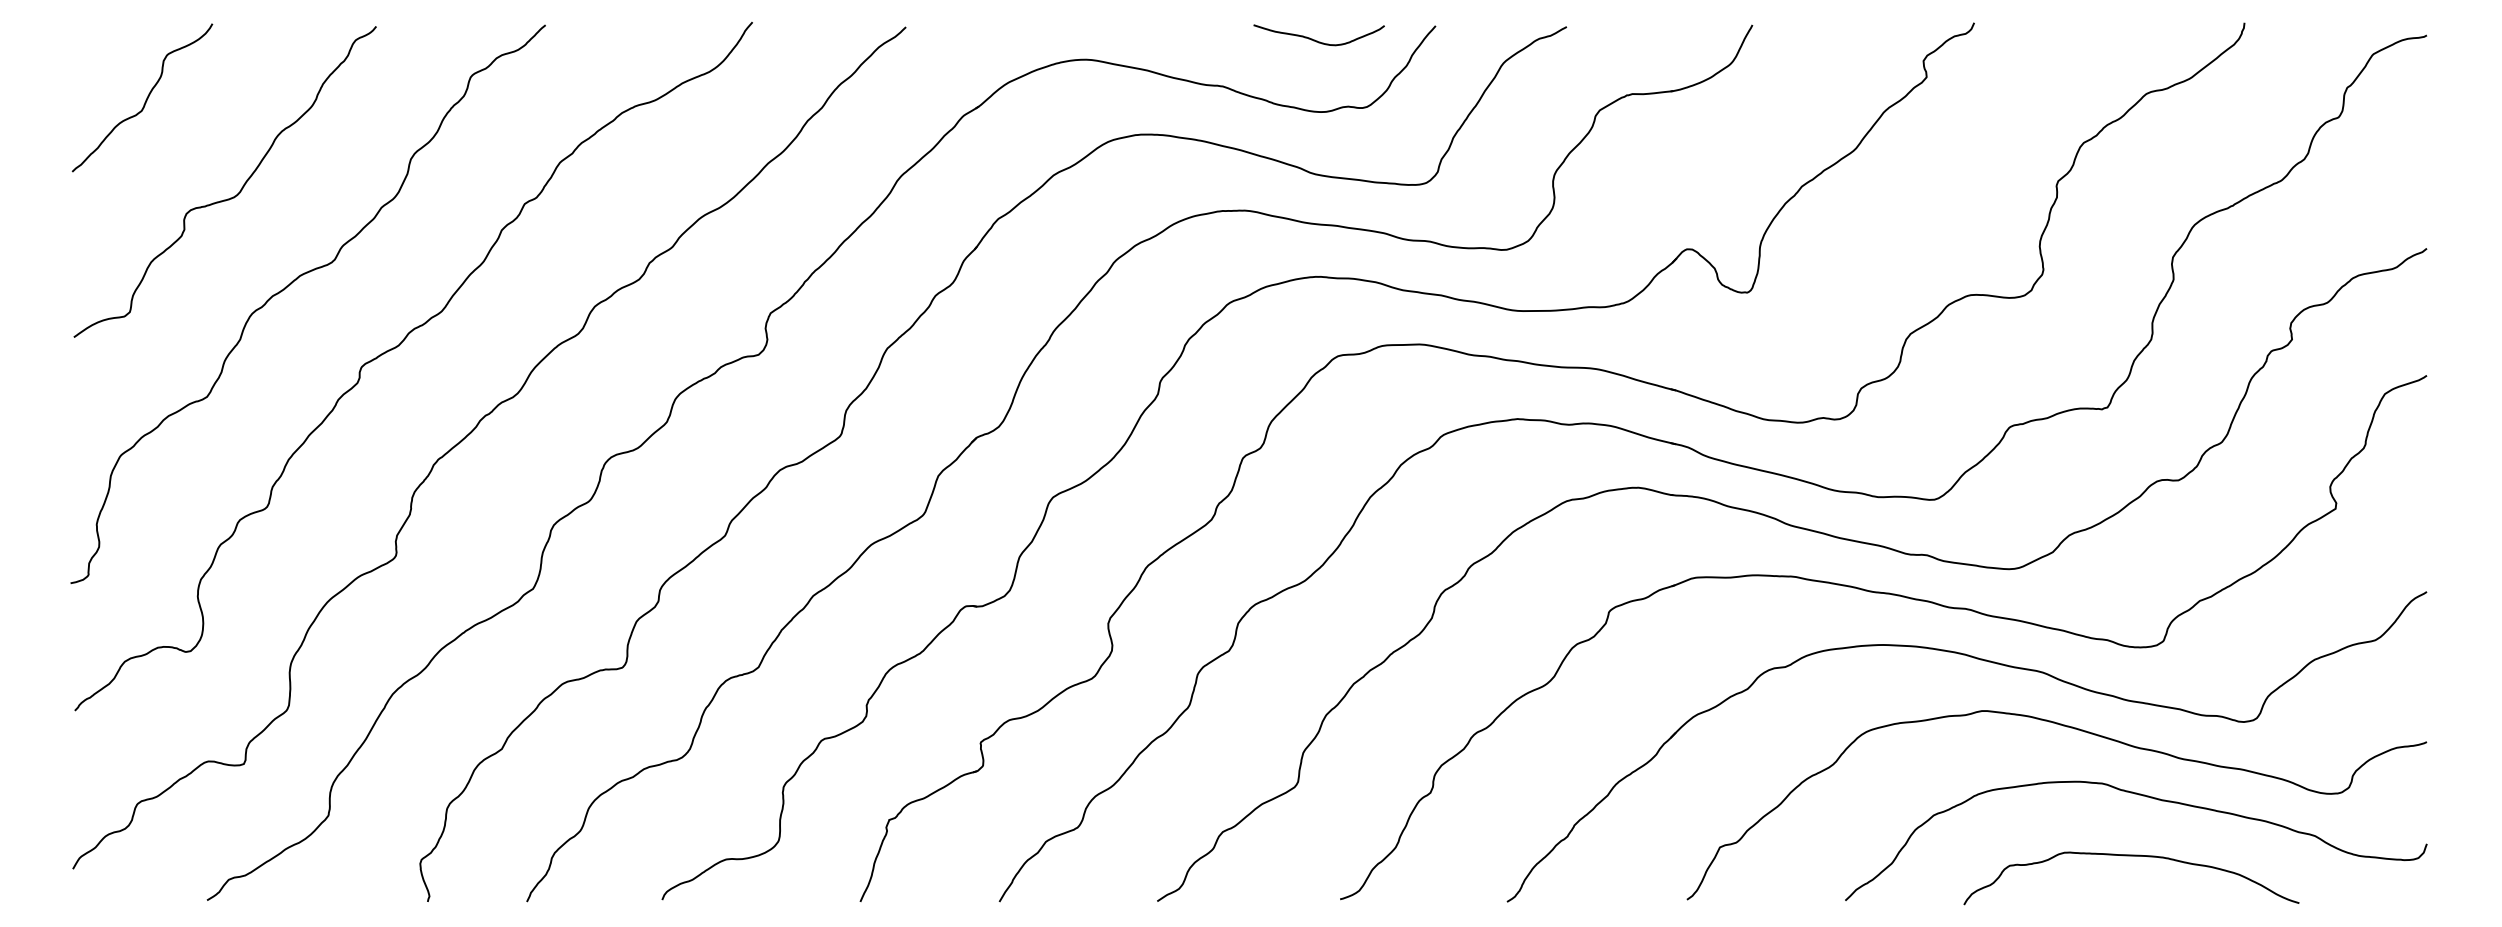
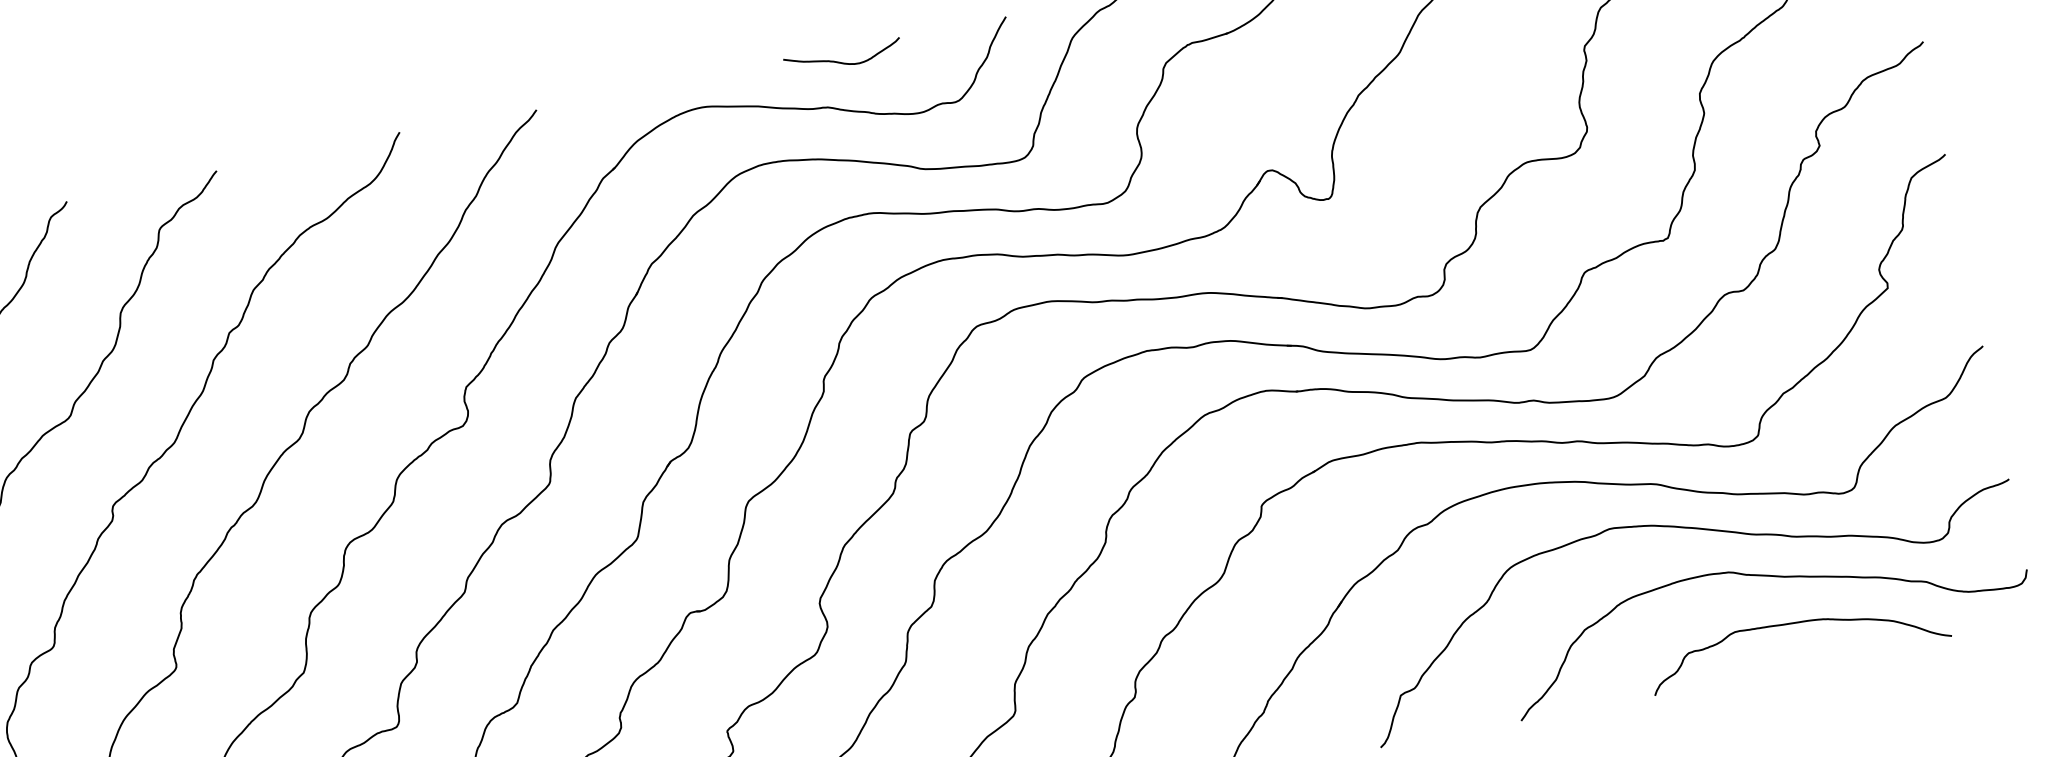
curve: (1317, 40) -> (842, 62), moved
curve: (2131, 856) -> (1795, 623), moved

